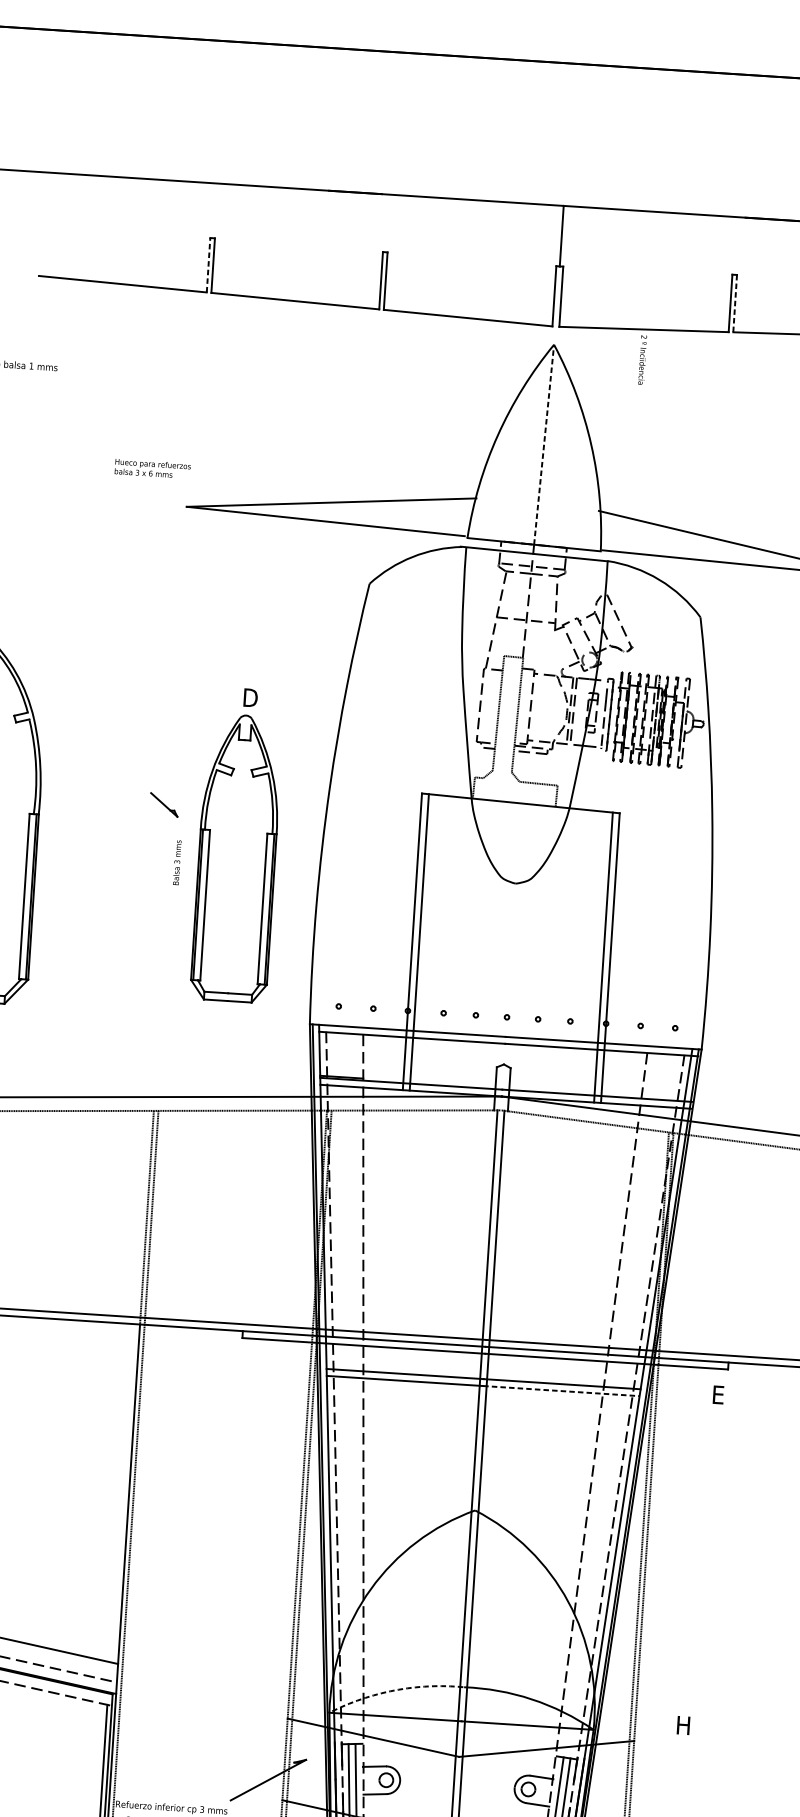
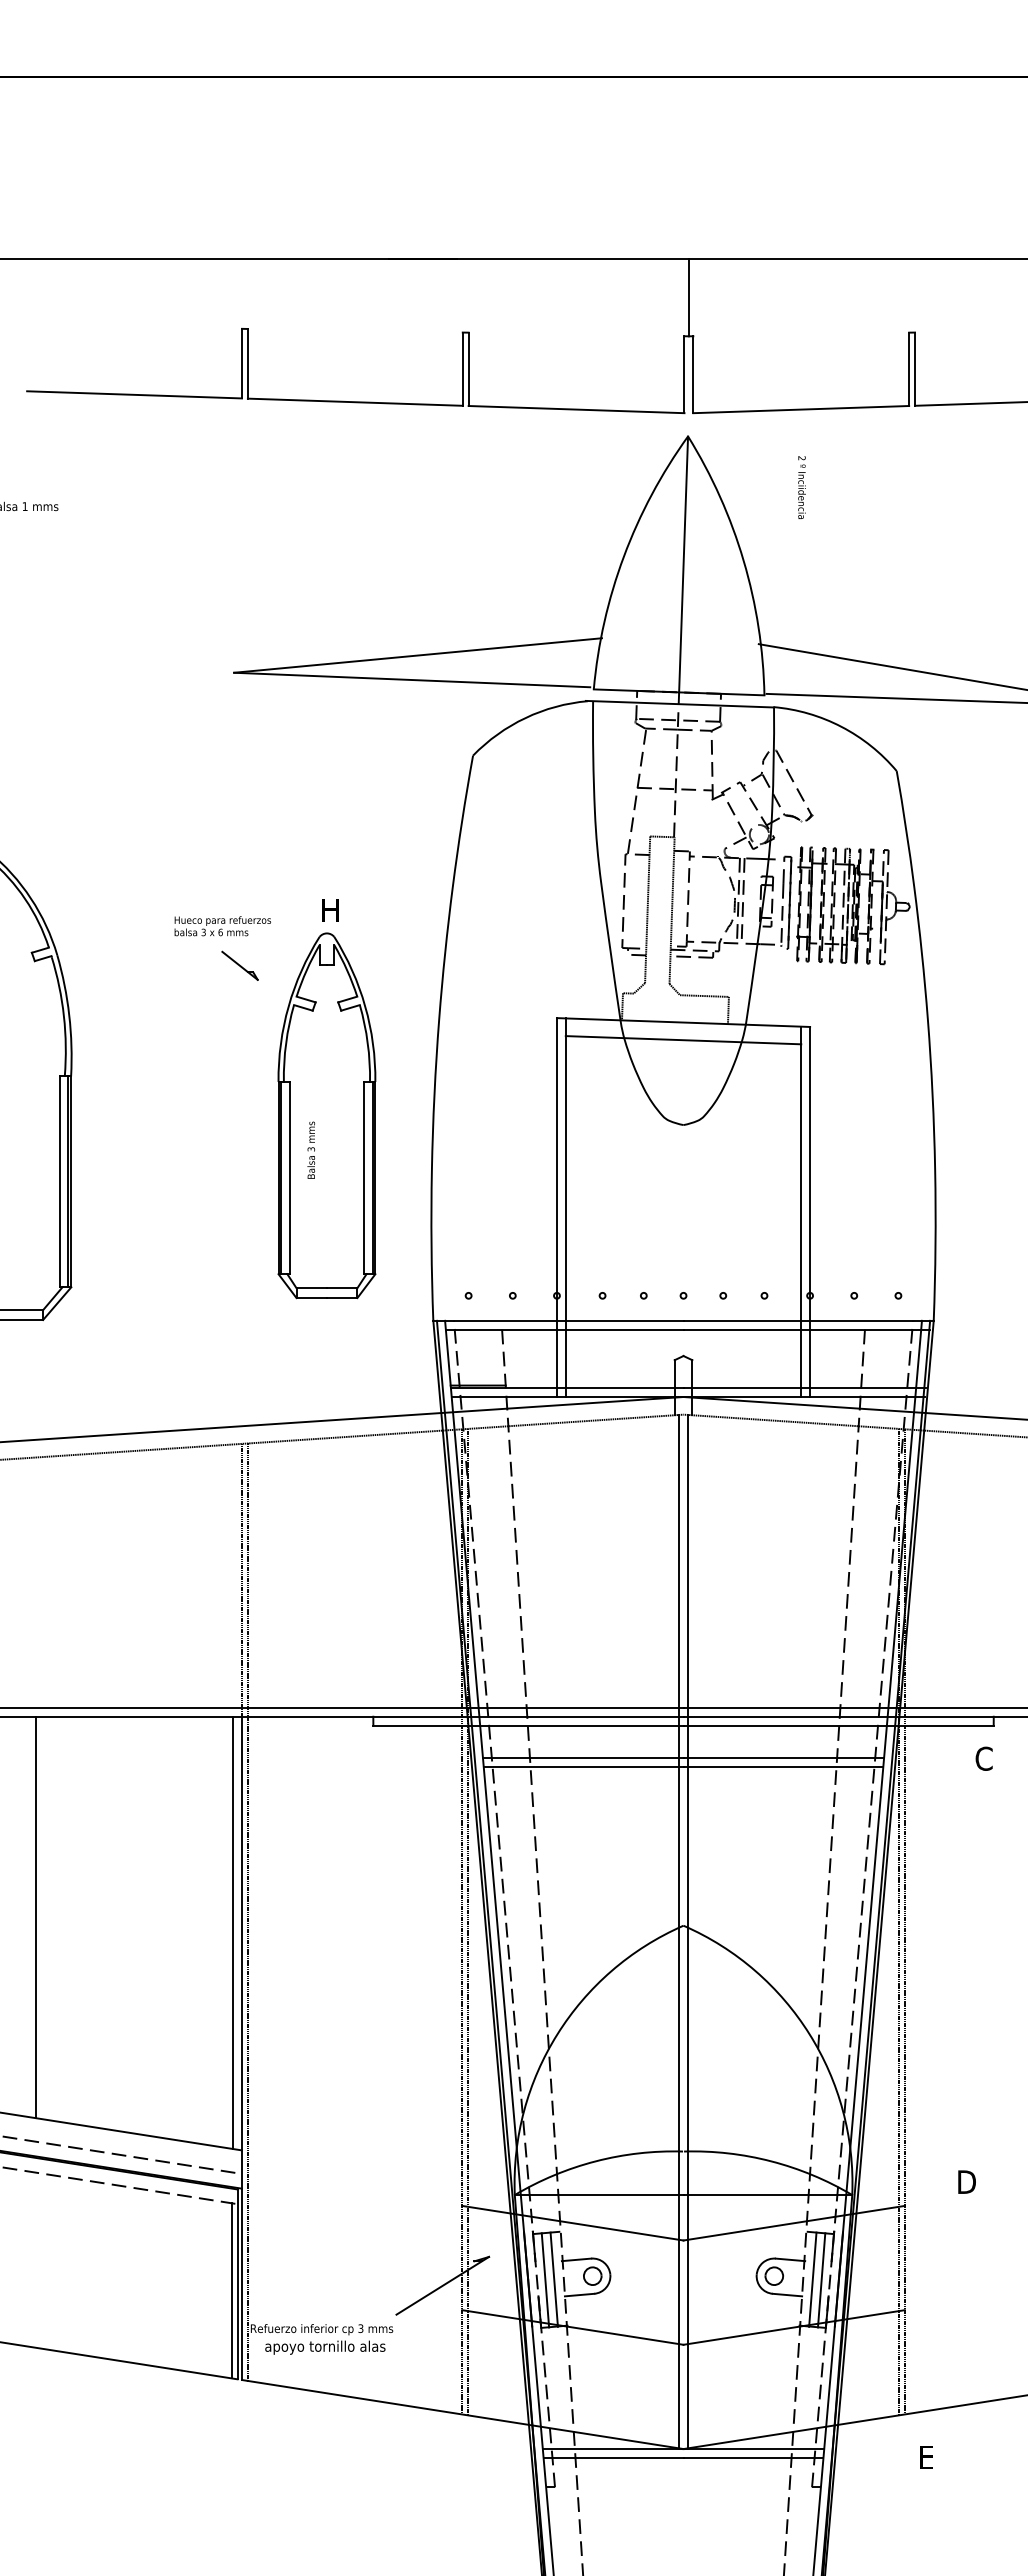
line: (208, 265) -> (242, 363), dashed -> solid
line: (735, 303) -> (915, 369), dashed -> solid
text: (642, 359) -> (801, 487), moved
line: (544, 444) -> (683, 563), dashed -> solid
text: (152, 469) -> (222, 926), moved
text: (250, 697) -> (331, 910), D -> H
part: (163, 804) -> (239, 965), moved
line: (519, 817) -> (683, 1040), added
text: (177, 862) -> (311, 1149), moved
line: (561, 1390) -> (783, 1766), dashed -> solid
text: (718, 1394) -> (983, 1758), E -> C
line: (122, 1492) -> (233, 1932), added
arc: (394, 1690) -> (595, 2161), dashed -> solid
text: (683, 1725) -> (966, 2181), H -> D

